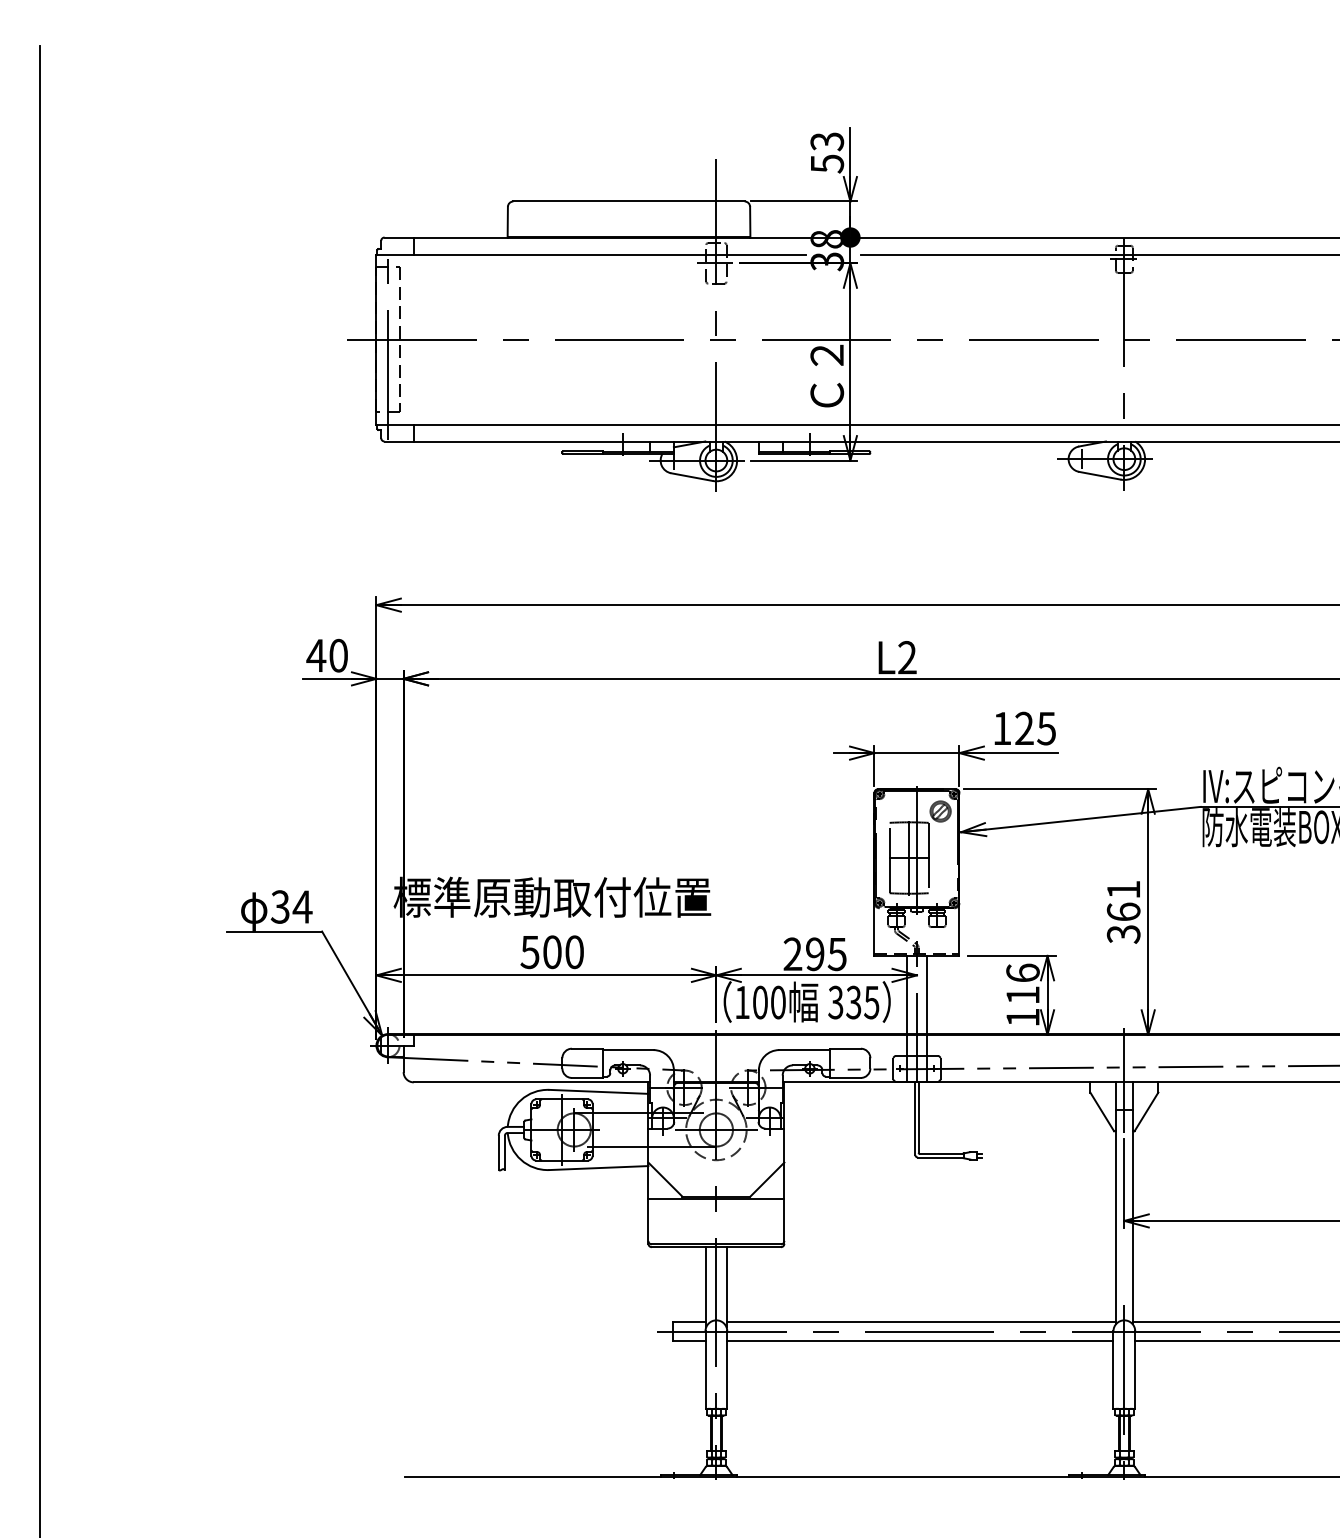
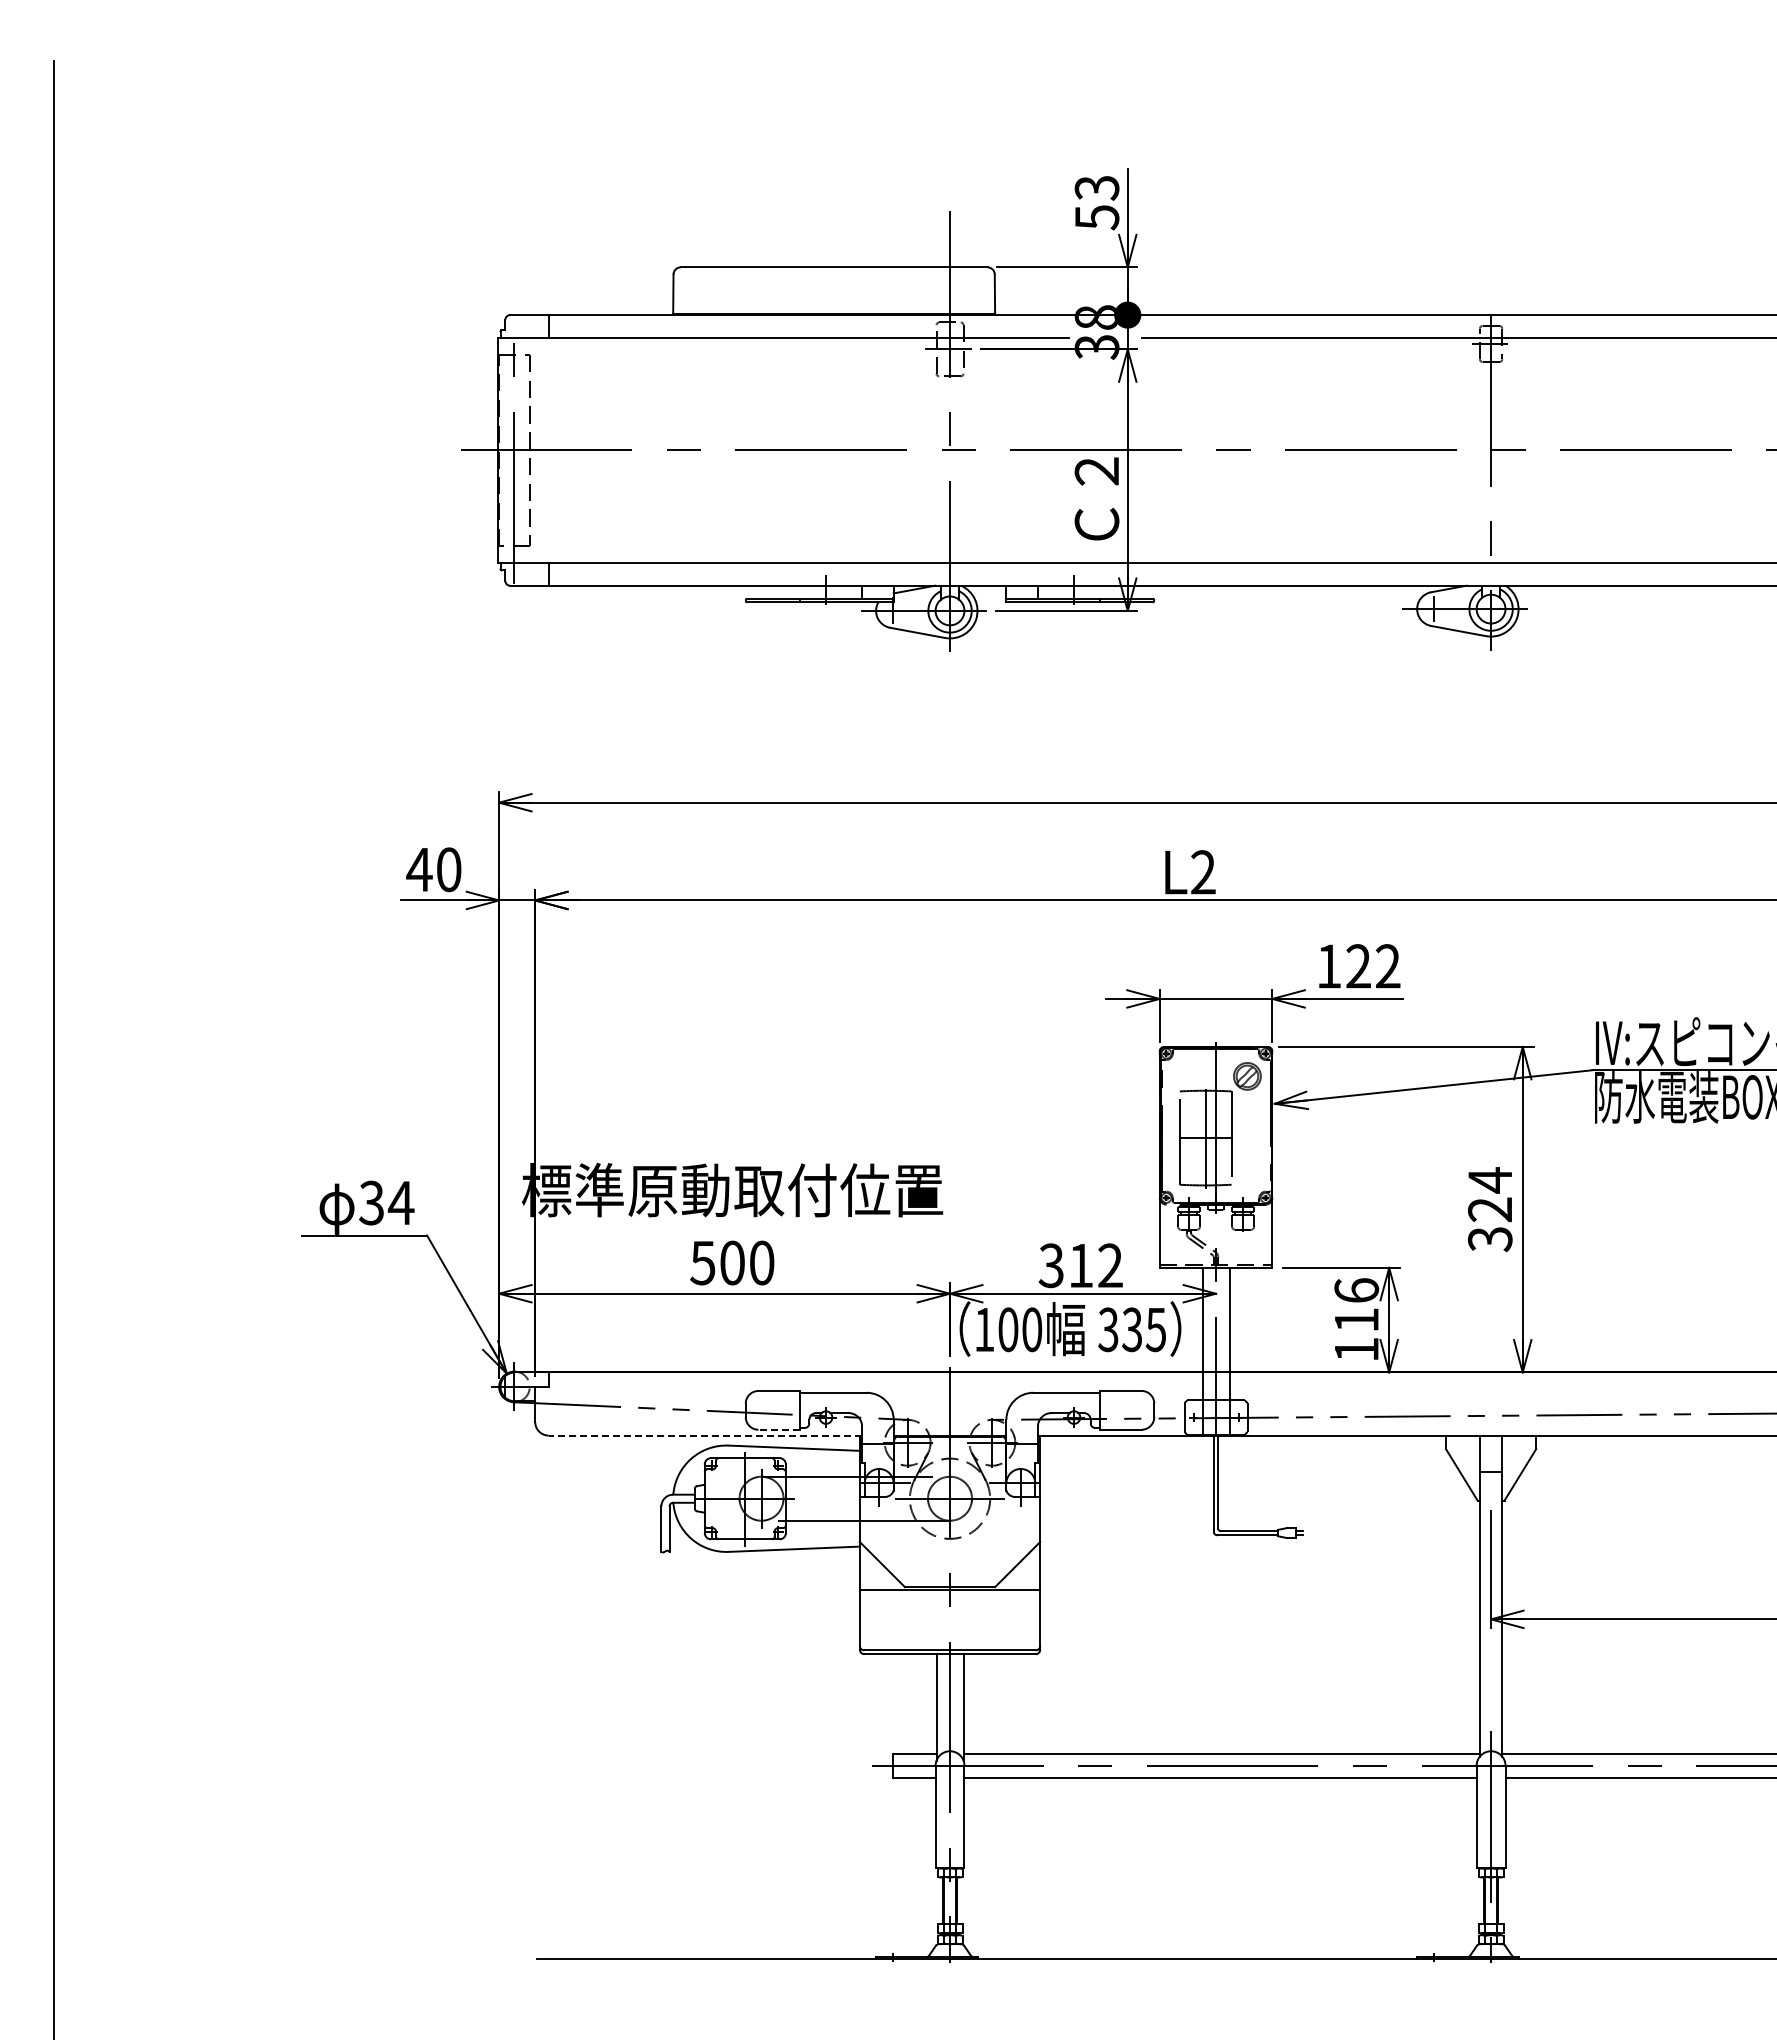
text: (1046, 728) -> (1387, 966), 125 -> 122
text: (1123, 900) -> (1489, 1194), 361 -> 324
text: (814, 954) -> (1080, 1265), 295 -> 312
line: (587, 1077) -> (779, 1429), solid -> dashed
line: (1124, 1080) -> (1491, 1432), removed
line: (532, 1082) -> (705, 1435), solid -> dashed

